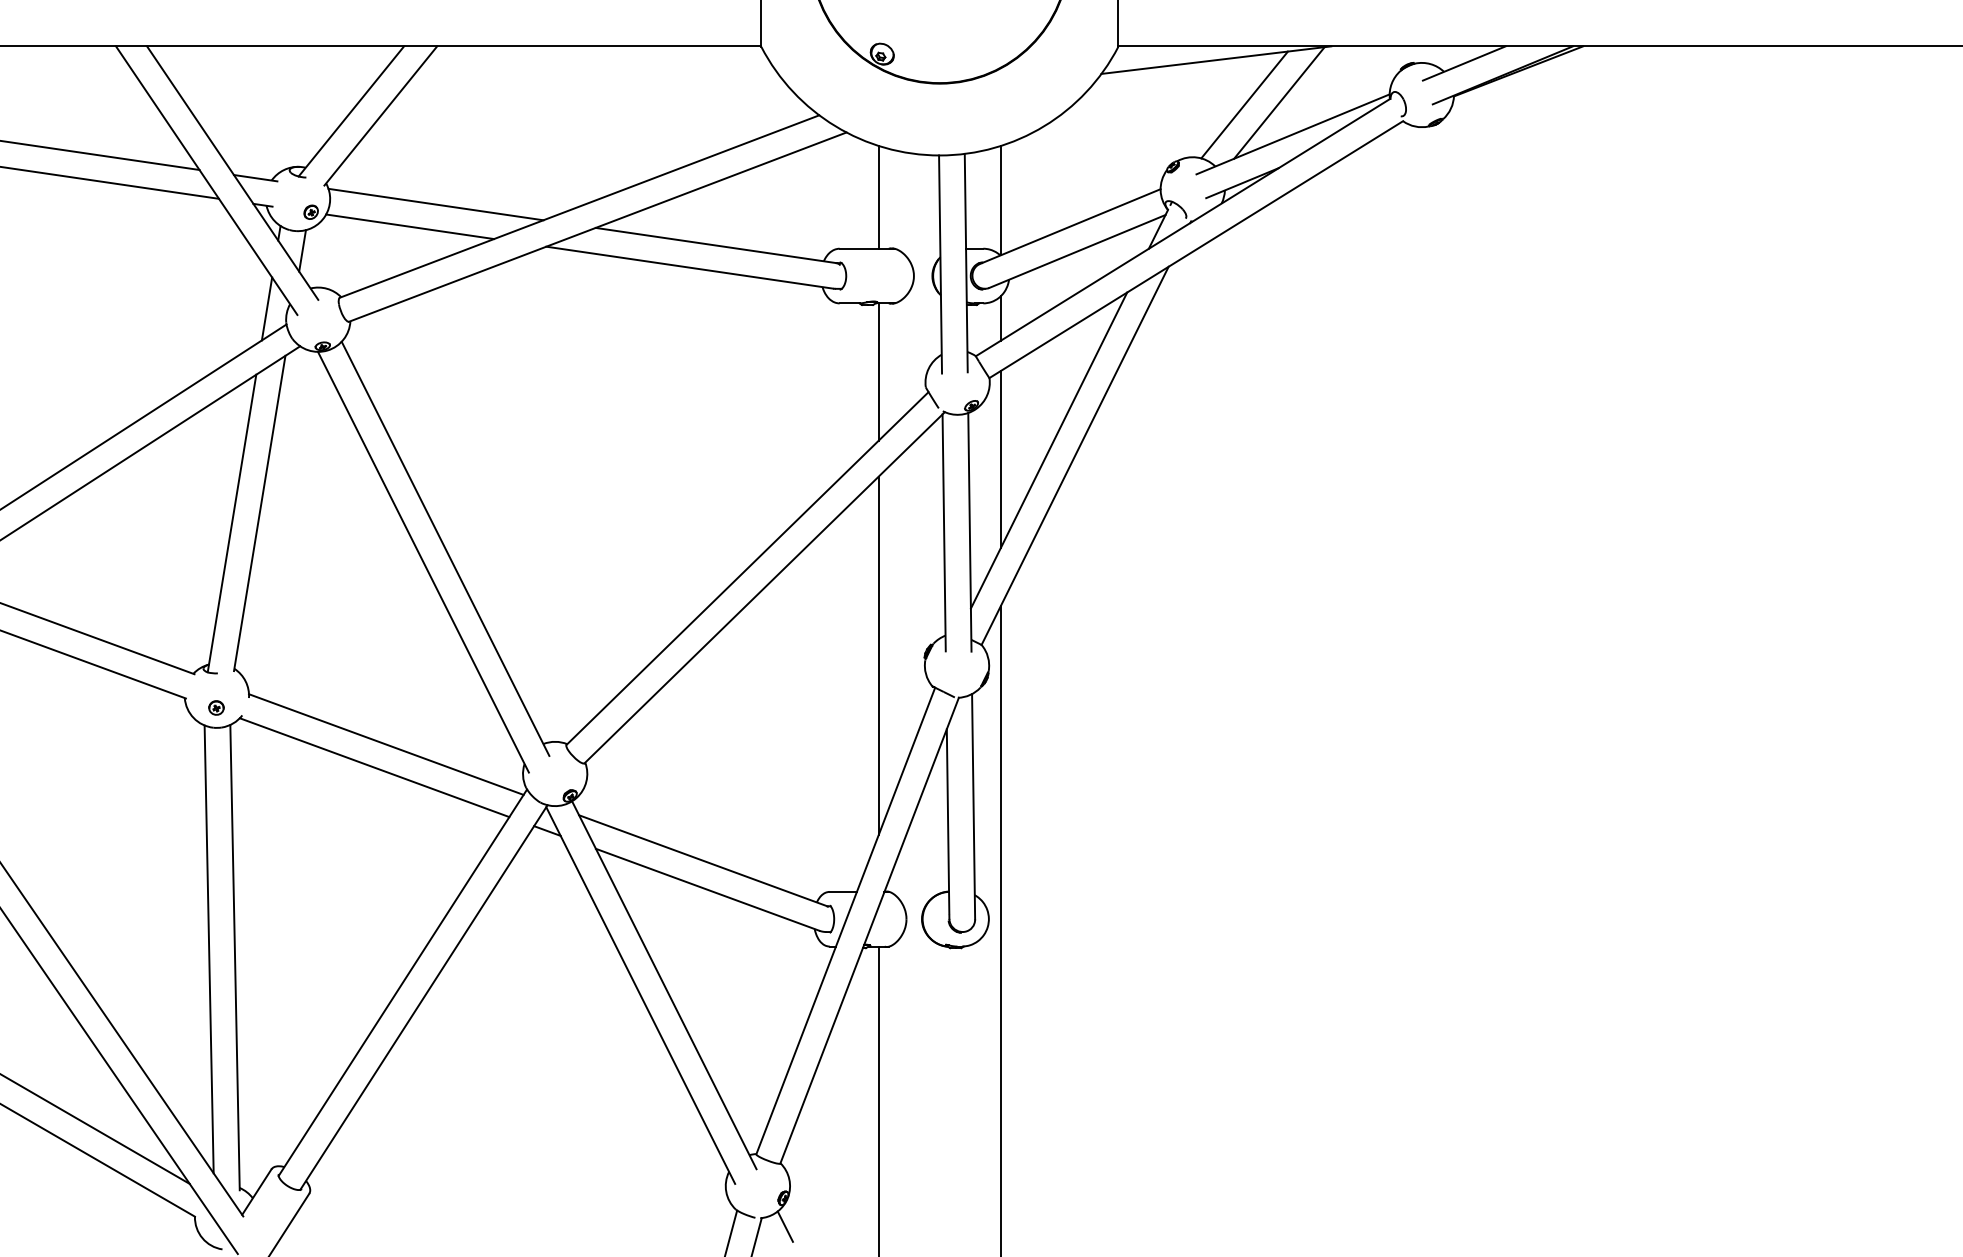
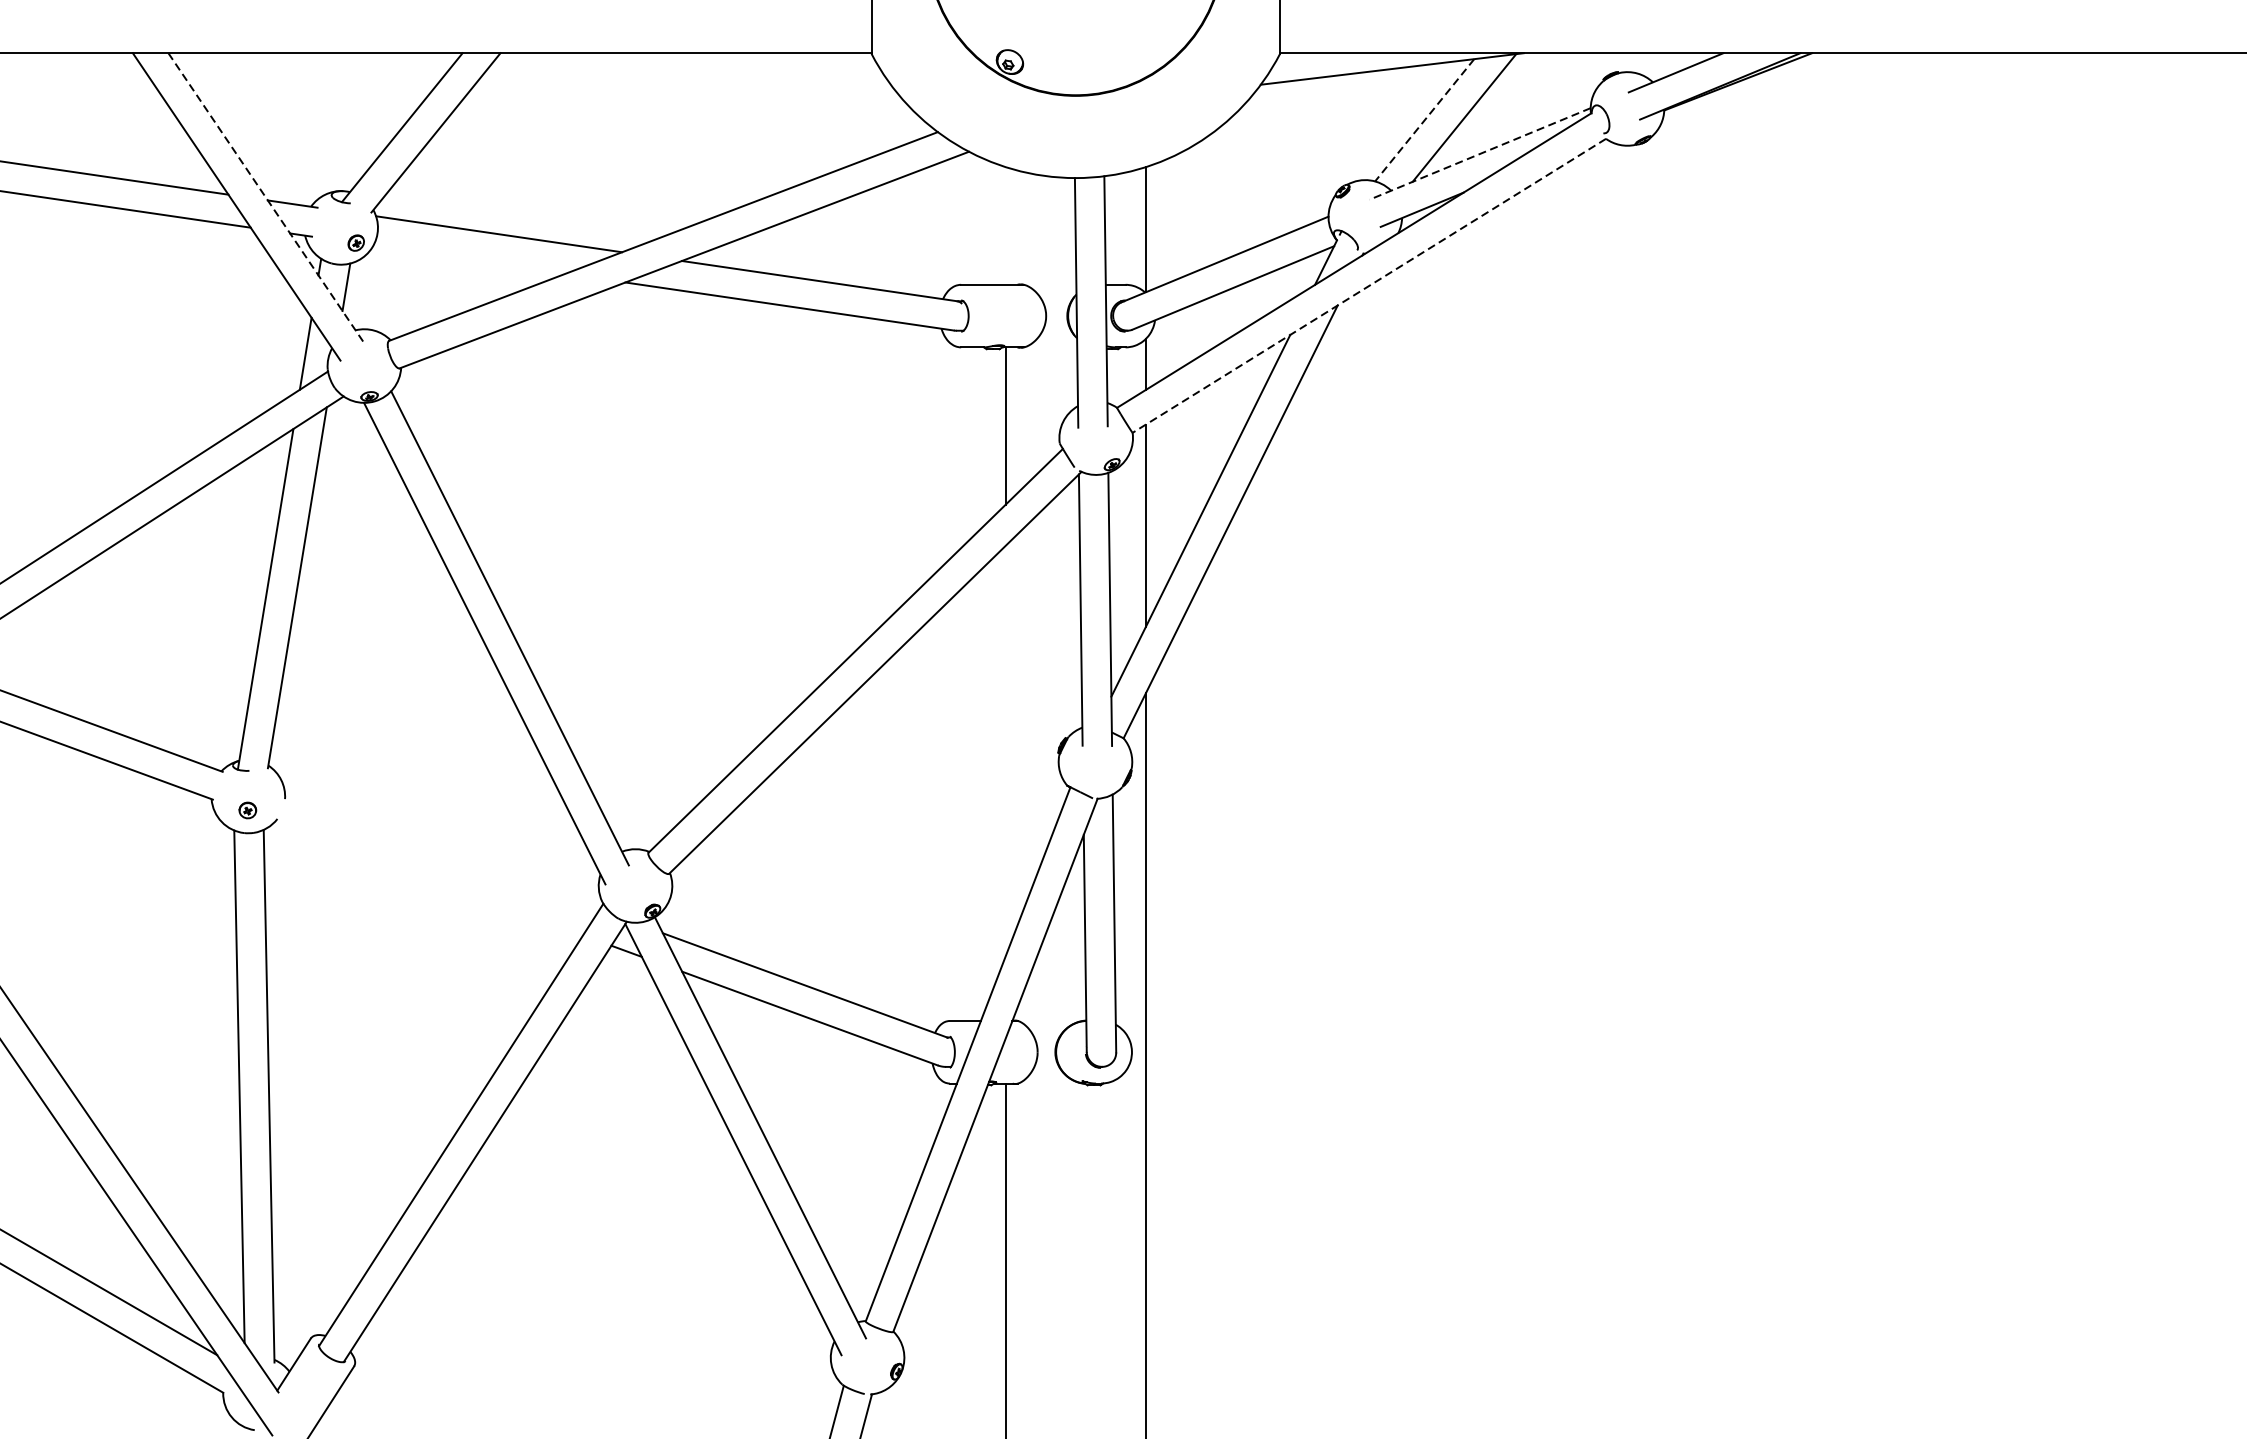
line: (1244, 104) -> (1424, 119), solid -> dashed
line: (1293, 134) -> (1480, 154), solid -> dashed
line: (232, 173) -> (266, 198), solid -> dashed
line: (878, 196) -> (1005, 225), removed
line: (410, 226) -> (469, 259), removed
line: (1195, 249) -> (1368, 285), solid -> dashed
line: (878, 655) -> (1005, 750), removed
line: (386, 744) -> (442, 852), removed
line: (374, 767) -> (428, 878), removed
line: (784, 1226) -> (898, 1403), removed

